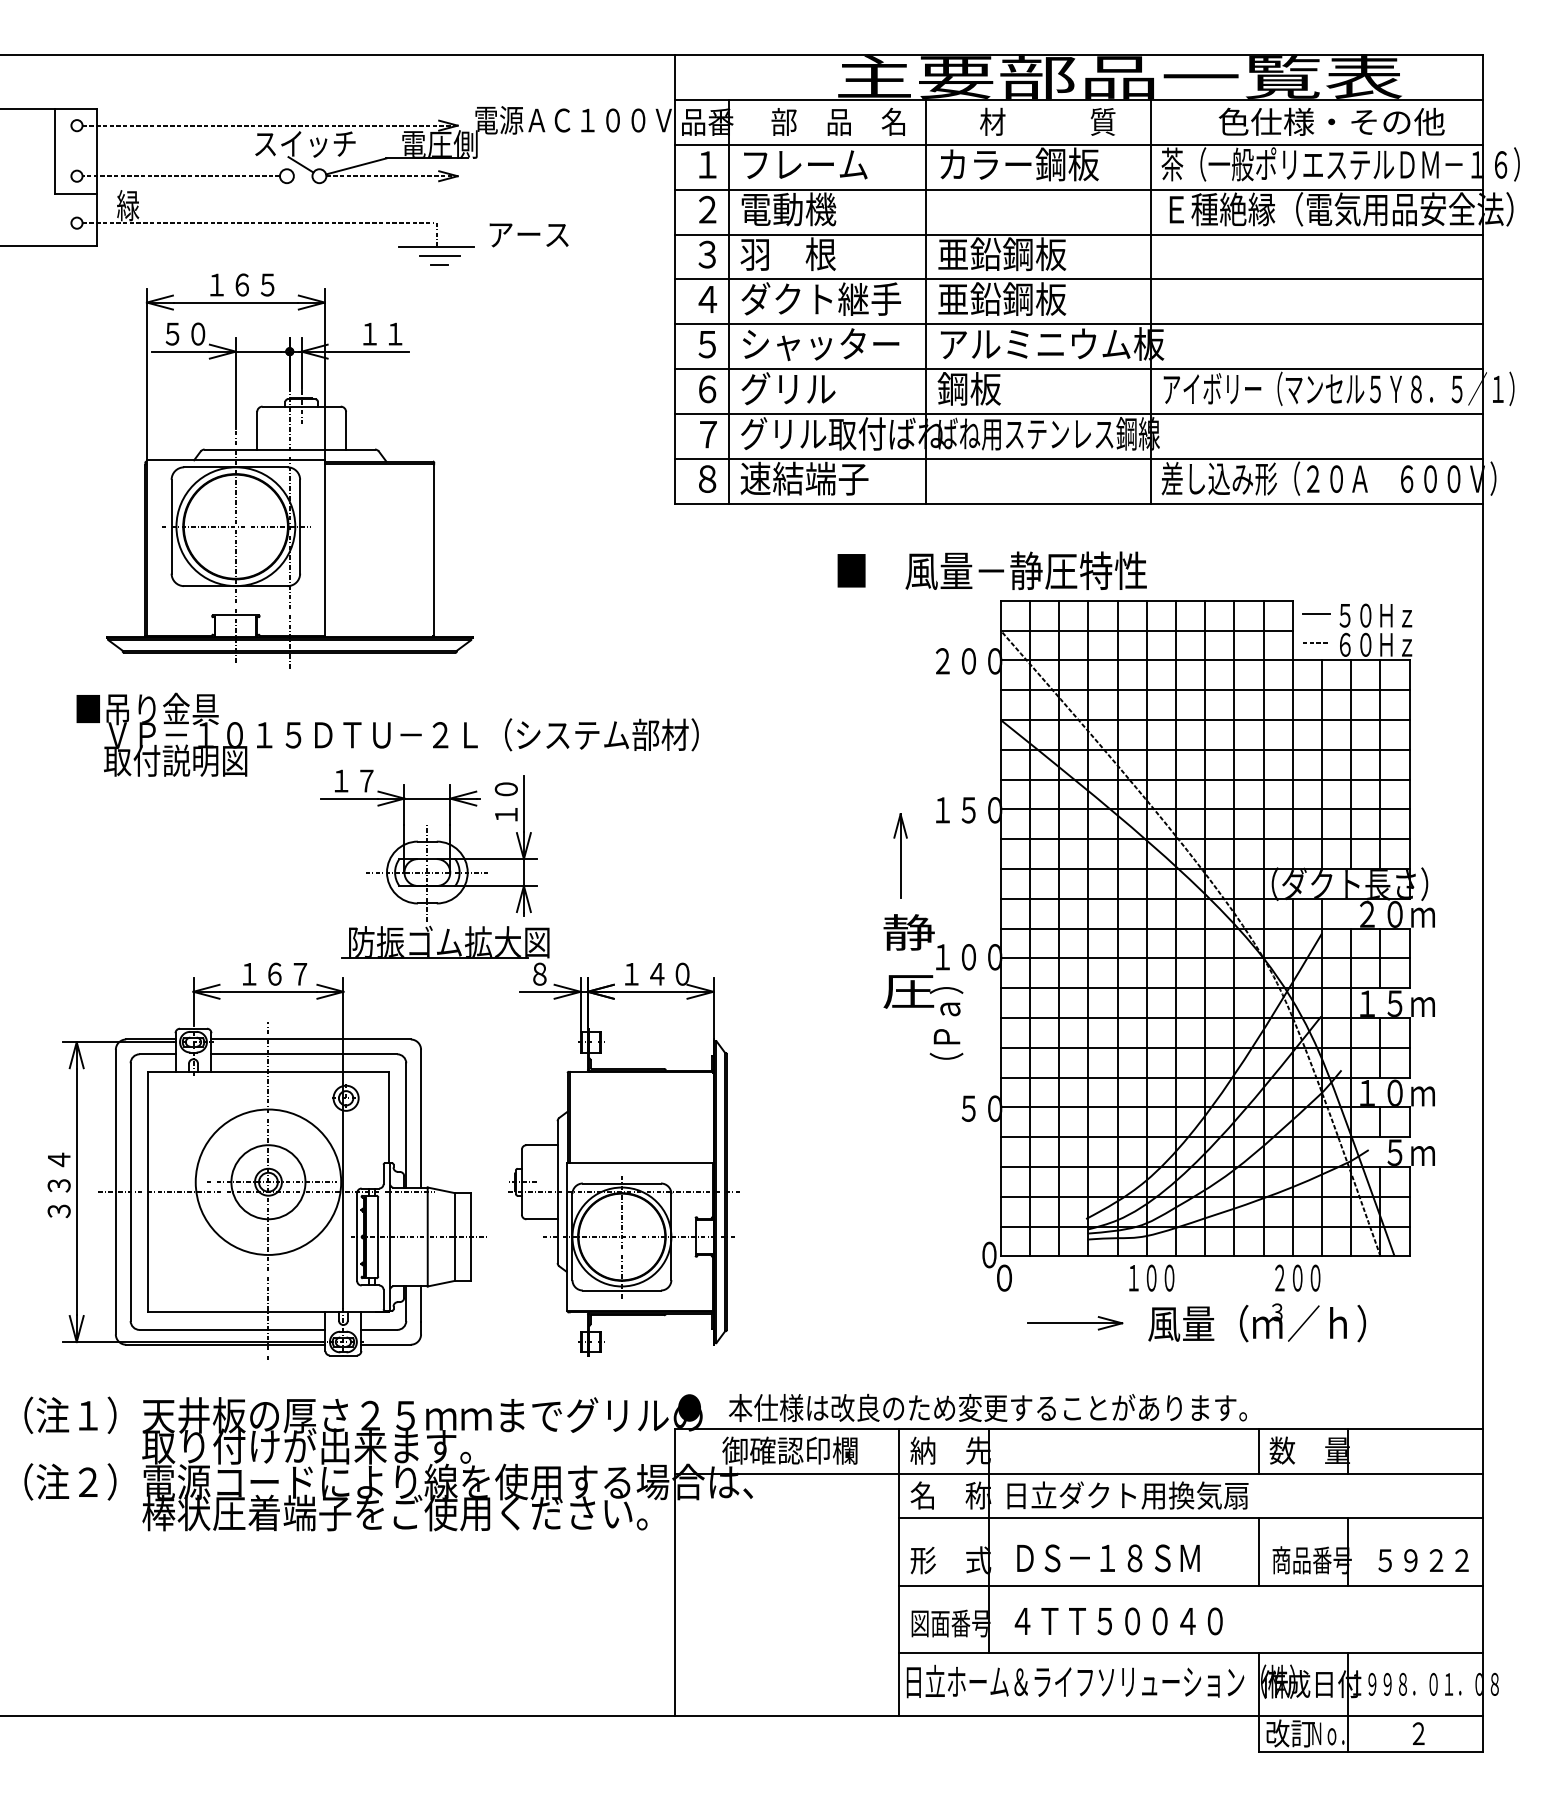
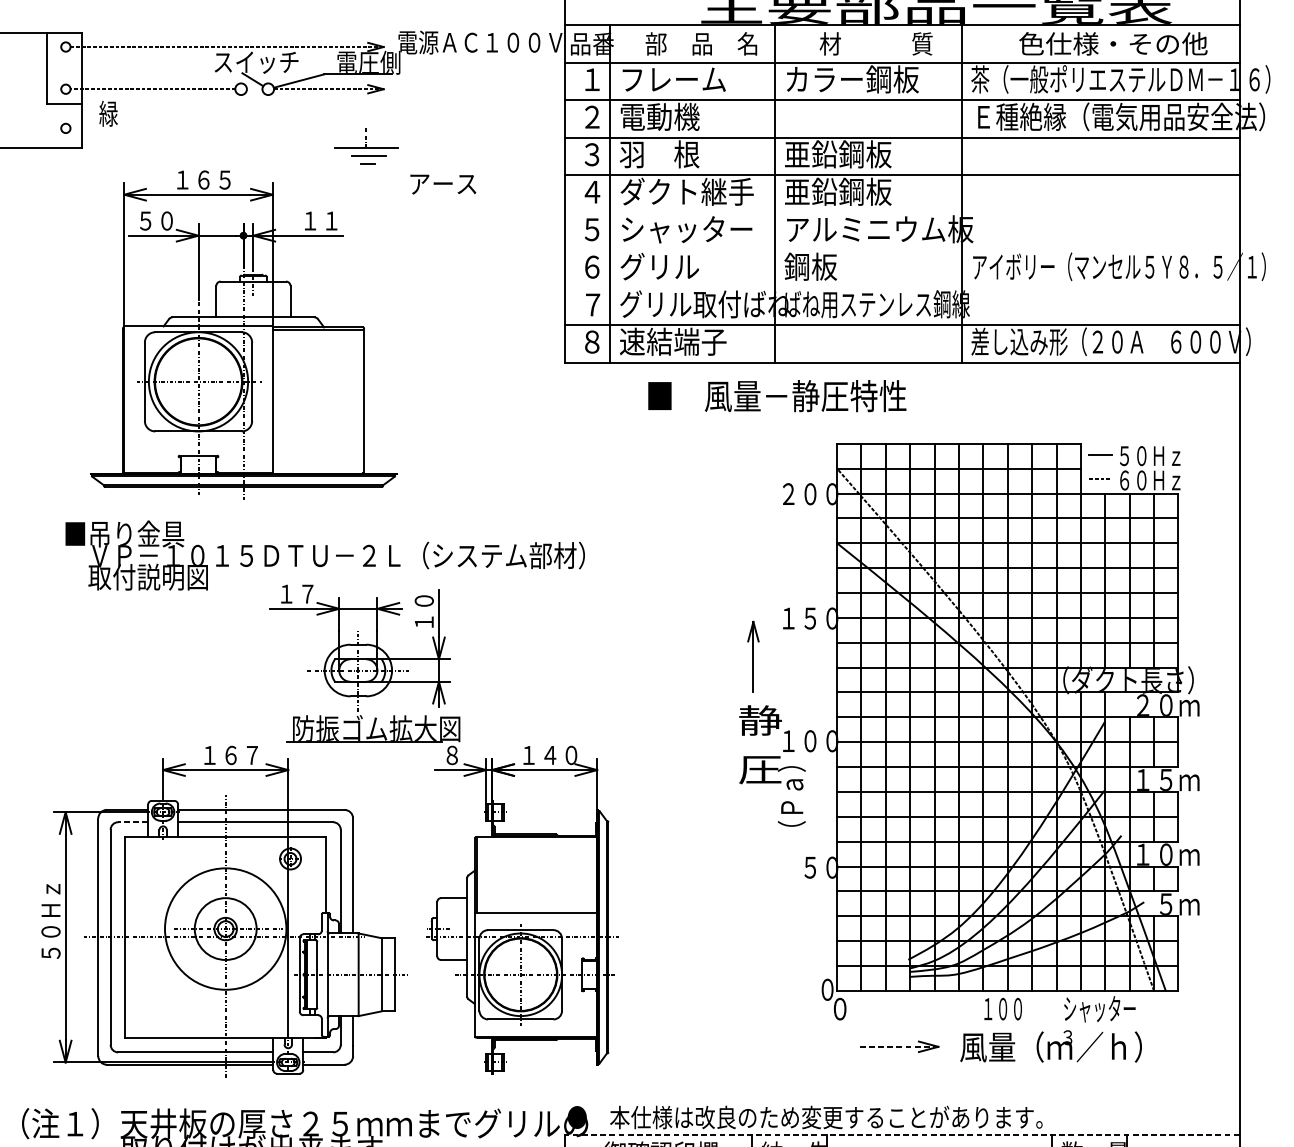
line: (258, 223) -> (217, 128), removed
text: (528, 235) -> (442, 184), moved
line: (1078, 324) -> (901, 213), removed
line: (1078, 369) -> (901, 250), removed
line: (1078, 414) -> (901, 288), removed
text: (991, 570) -> (776, 395), moved
line: (157, 1054) -> (133, 822), solid -> dashed
text: (58, 1172) -> (50, 920), ３３４ -> ５０Ｈｚ
text: (1151, 1277) -> (1002, 1008), moved
text: (1315, 1278) -> (1099, 1009), ２００ -> シャッター
line: (1075, 1323) -> (899, 1046), solid -> dashed
line: (1078, 1428) -> (901, 1134), solid -> dashed

